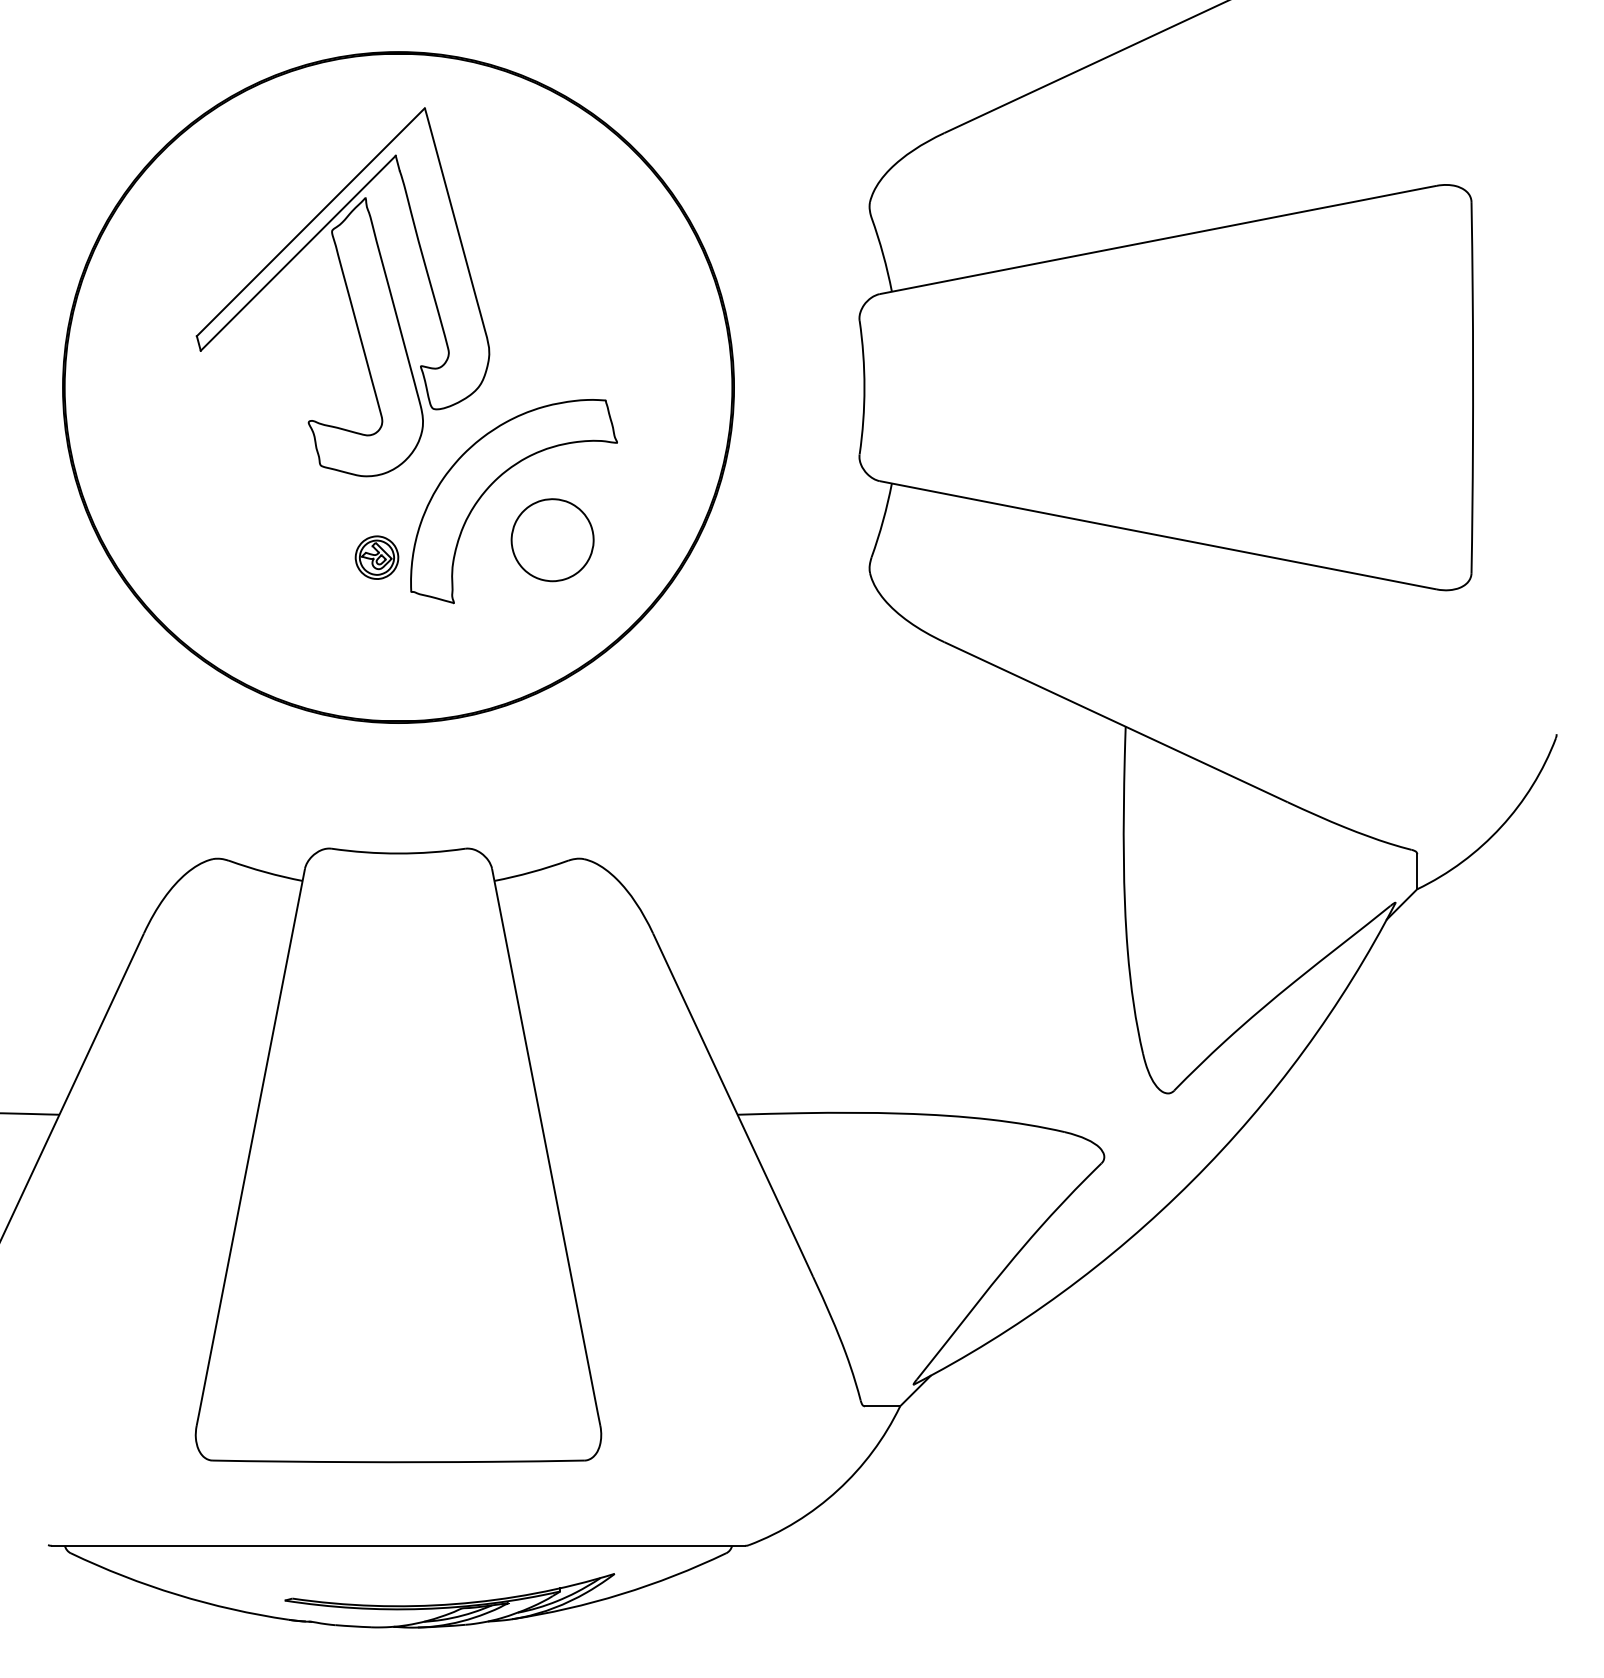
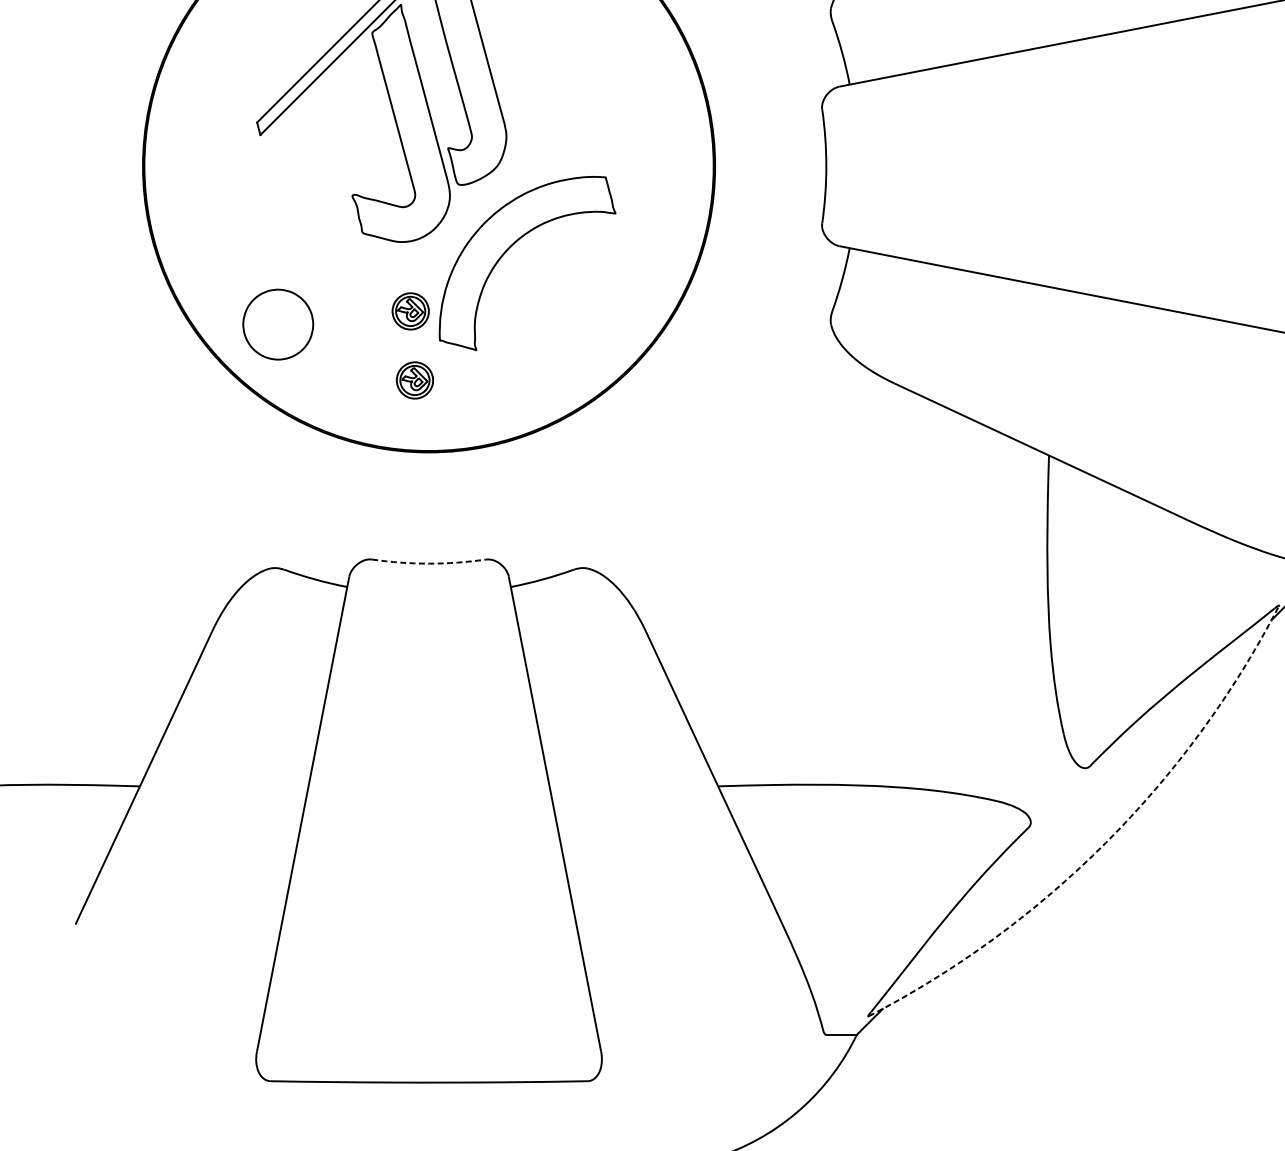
part: (552, 540) -> (278, 324), moved
part: (381, 638) -> (414, 380), added
arc: (398, 853) -> (429, 563), solid -> dashed
arc: (1192, 1181) -> (1105, 843), solid -> dashed

